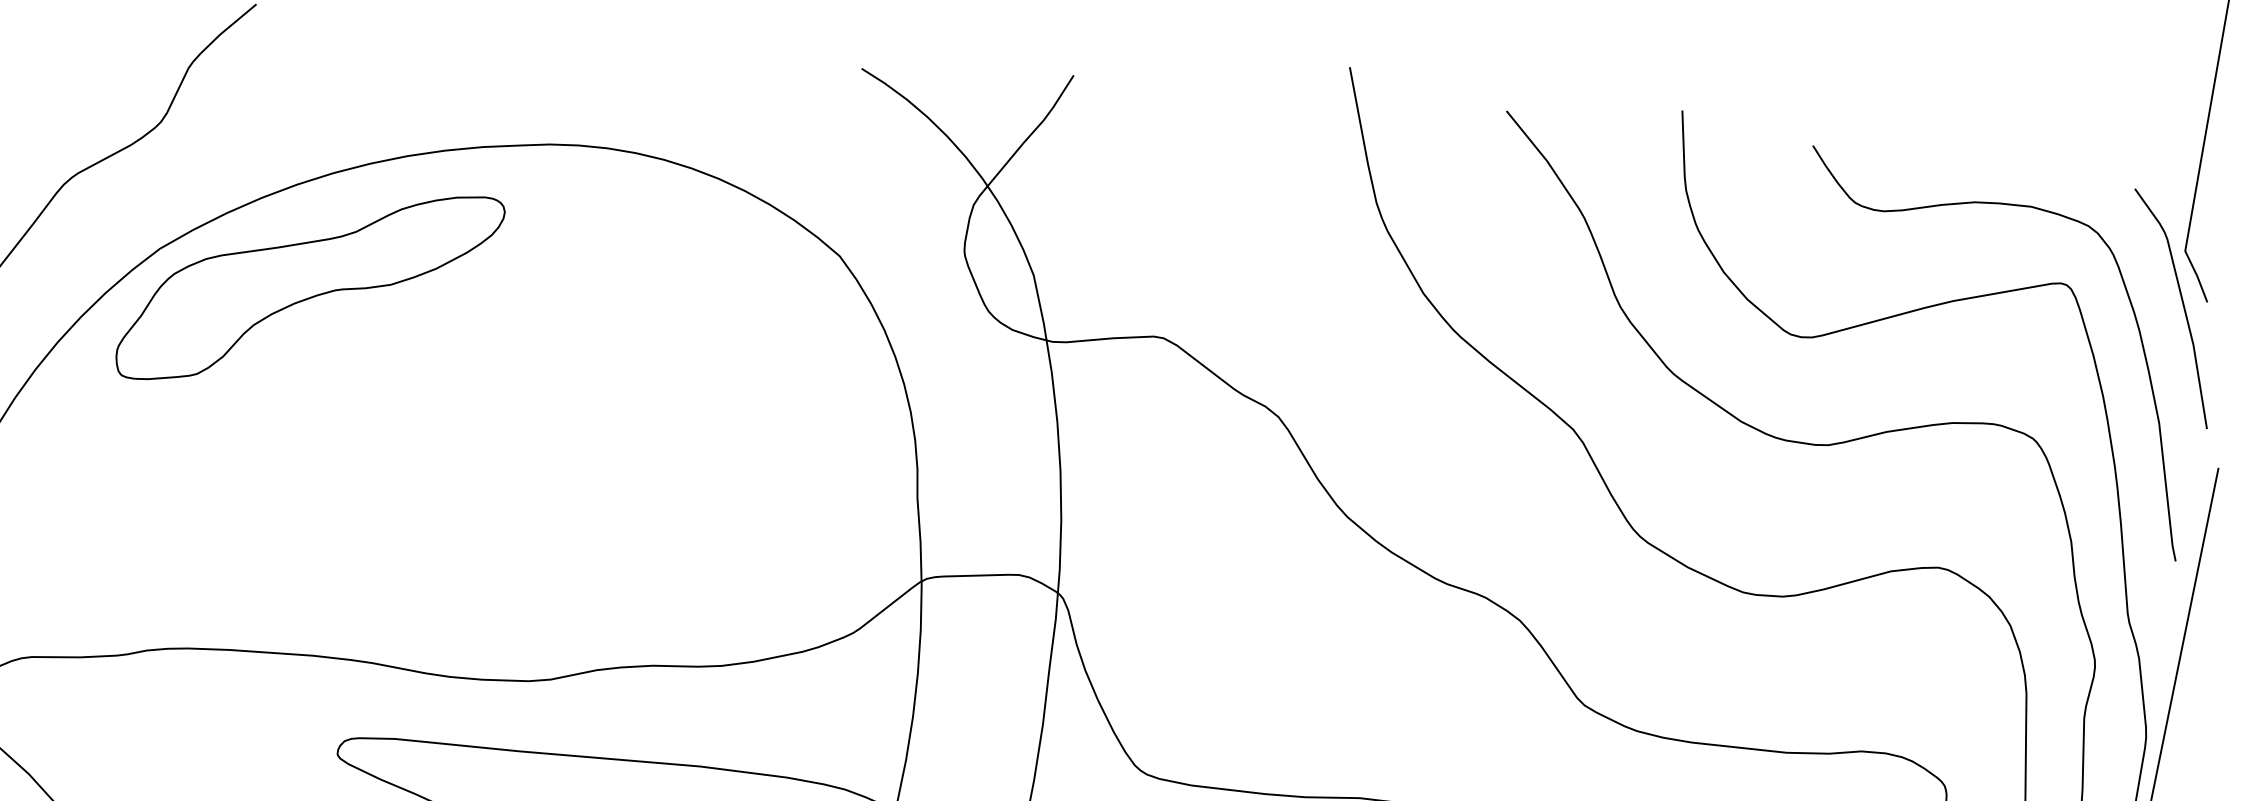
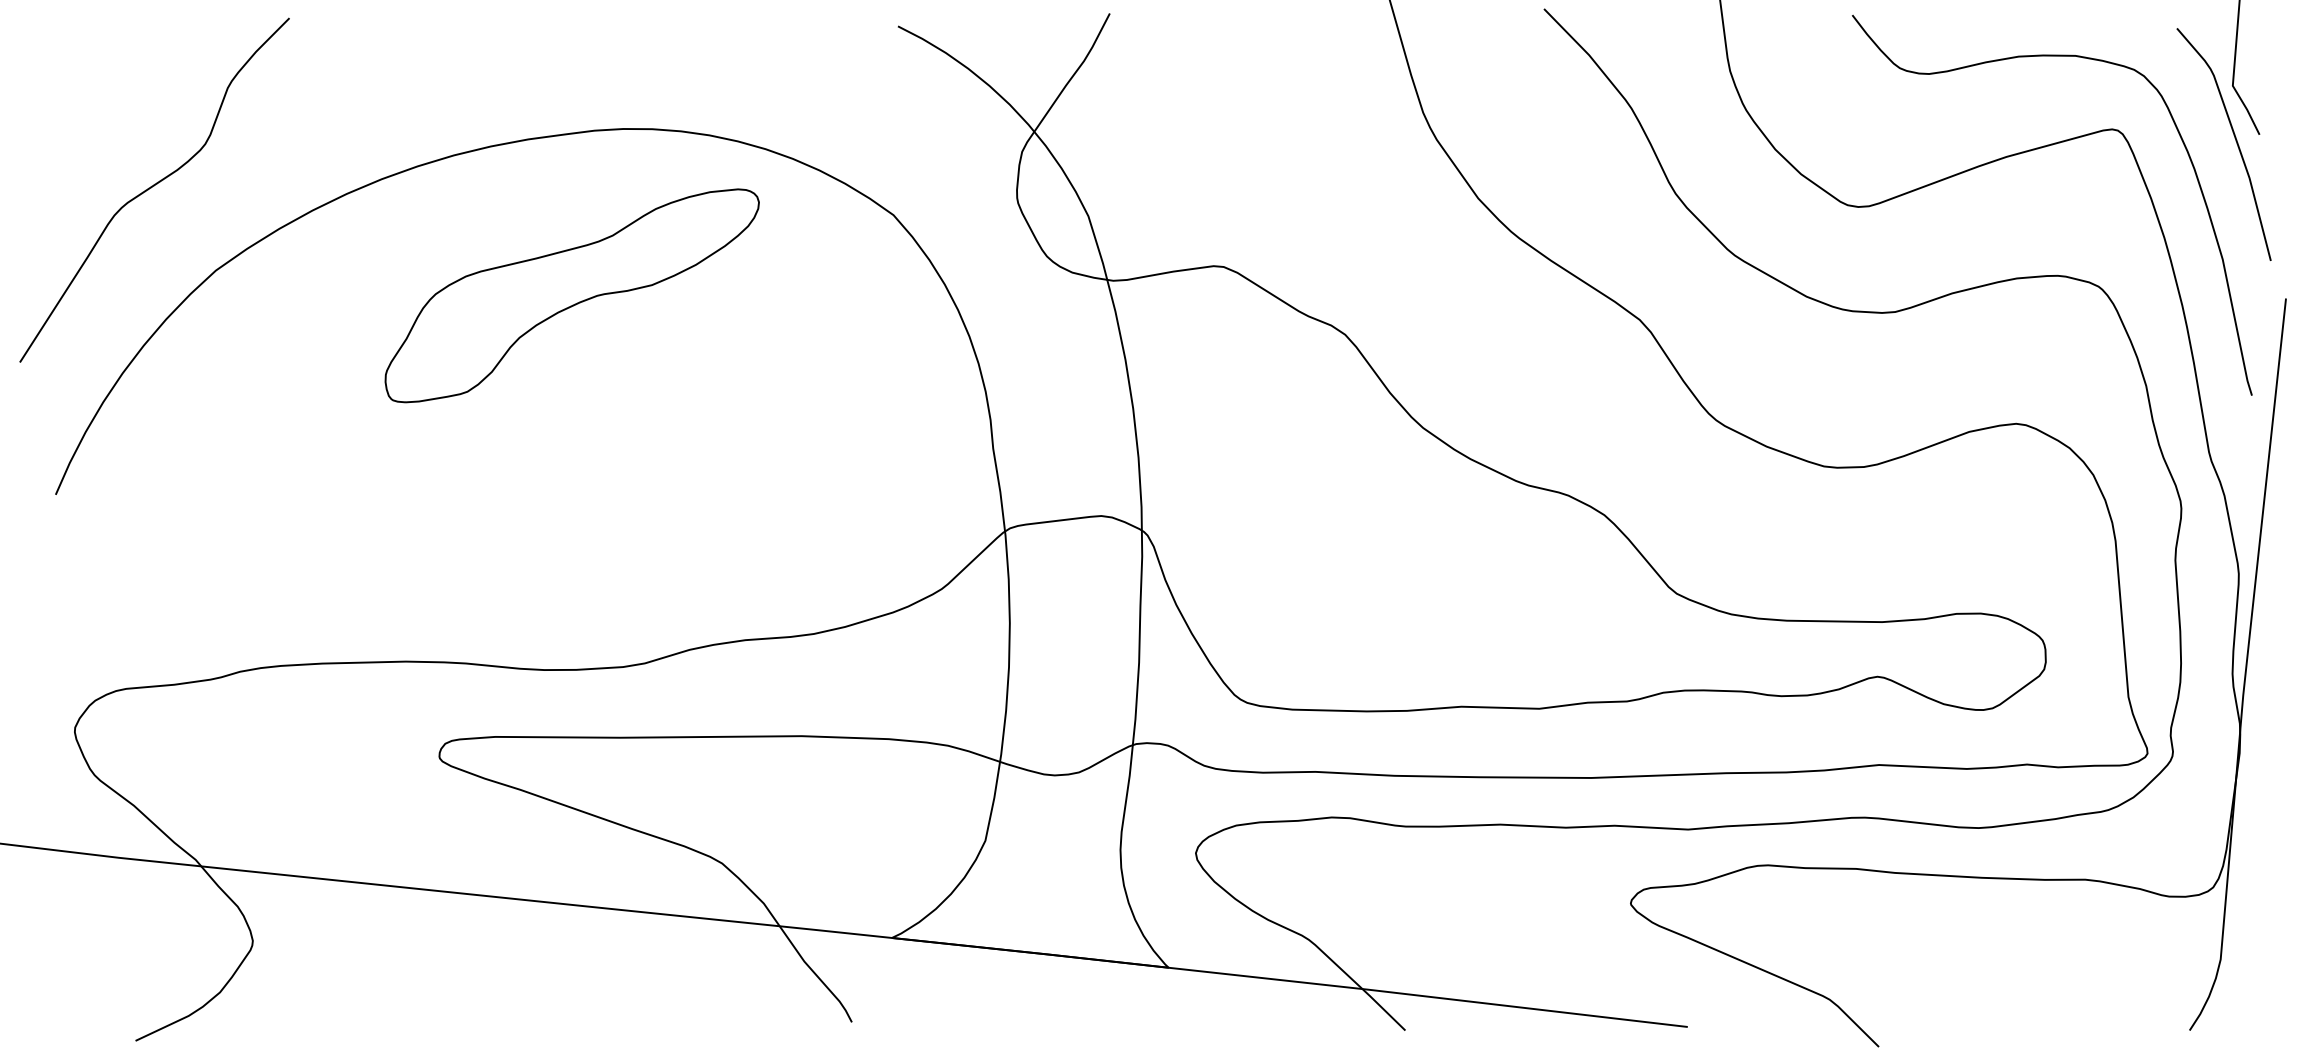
part: (309, 287) -> (571, 295), moved

